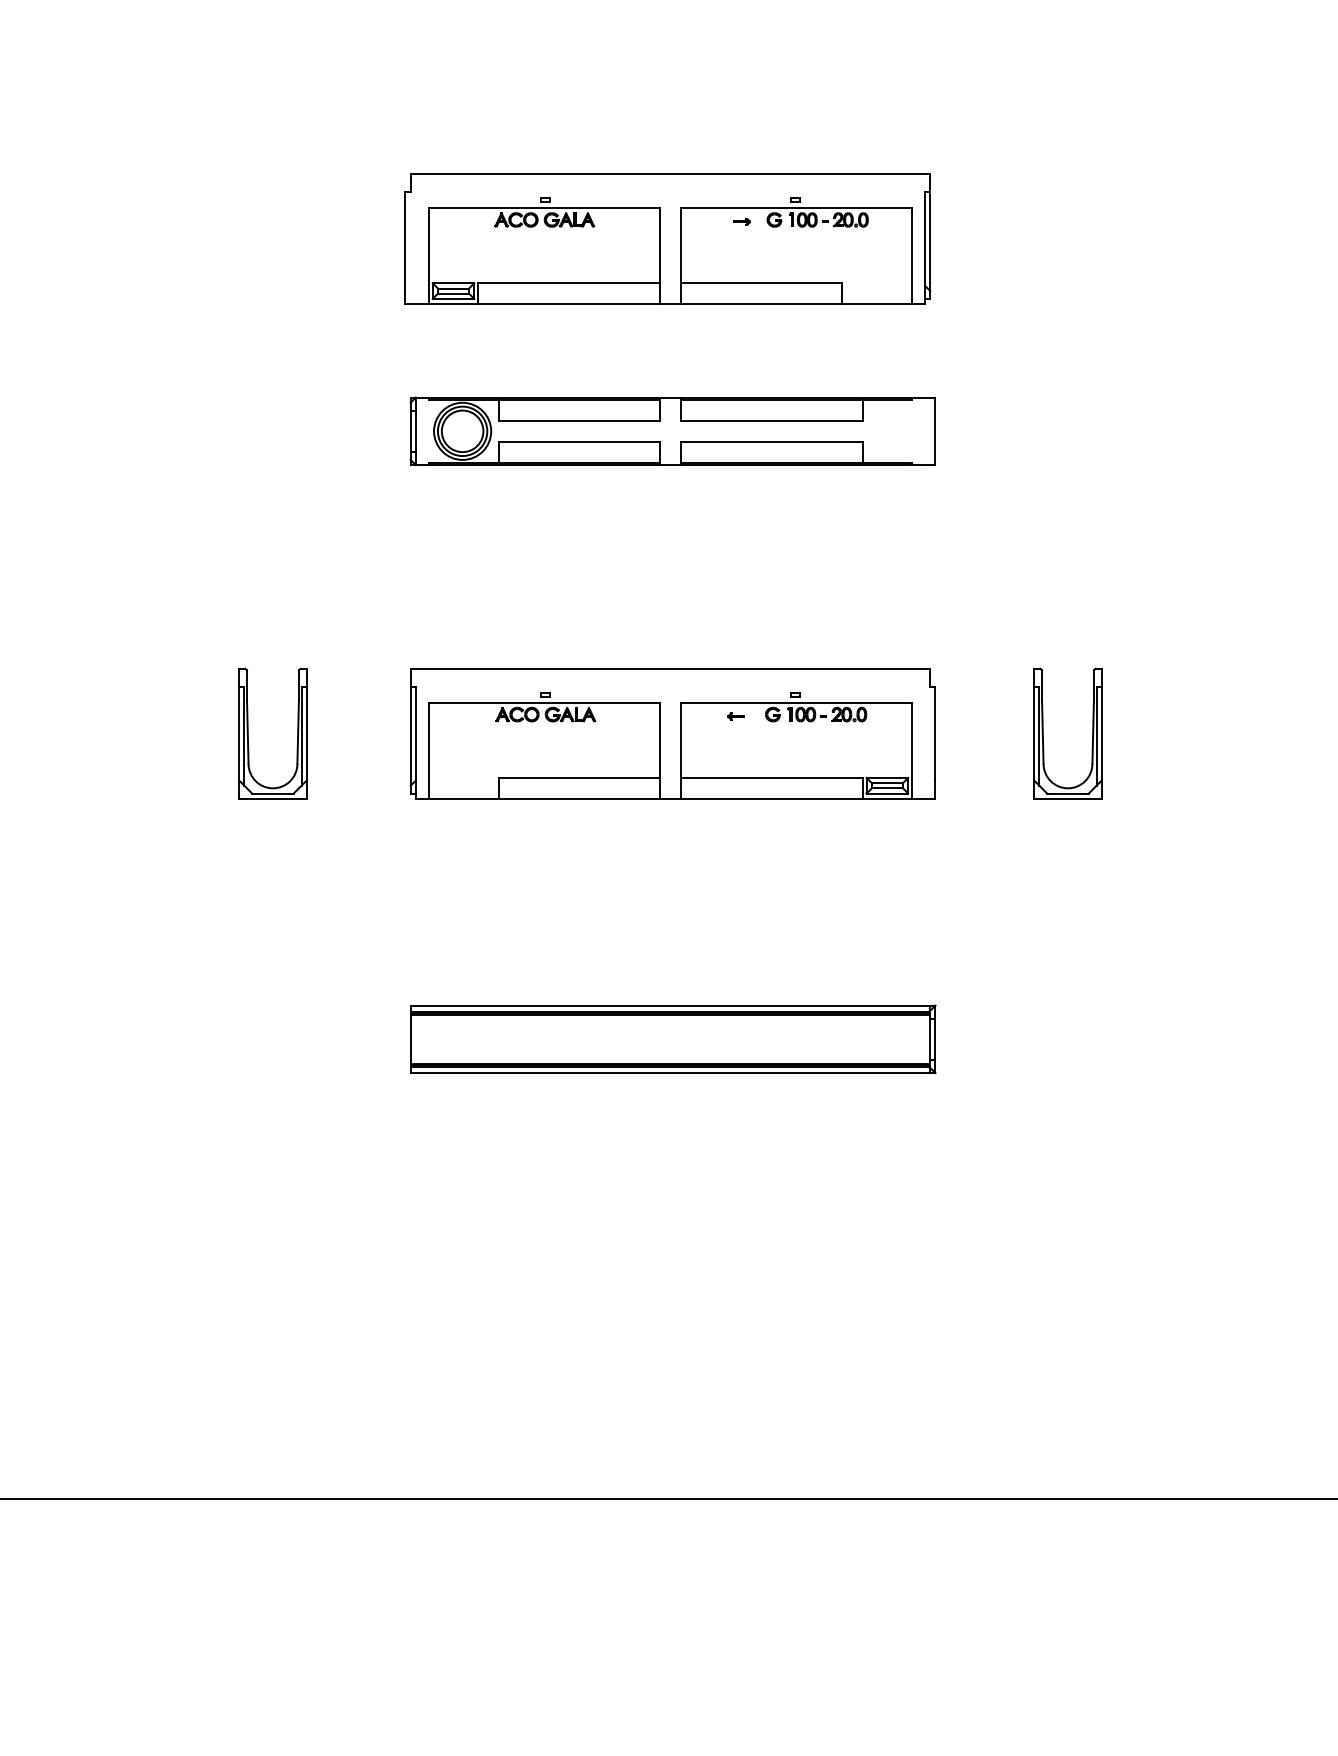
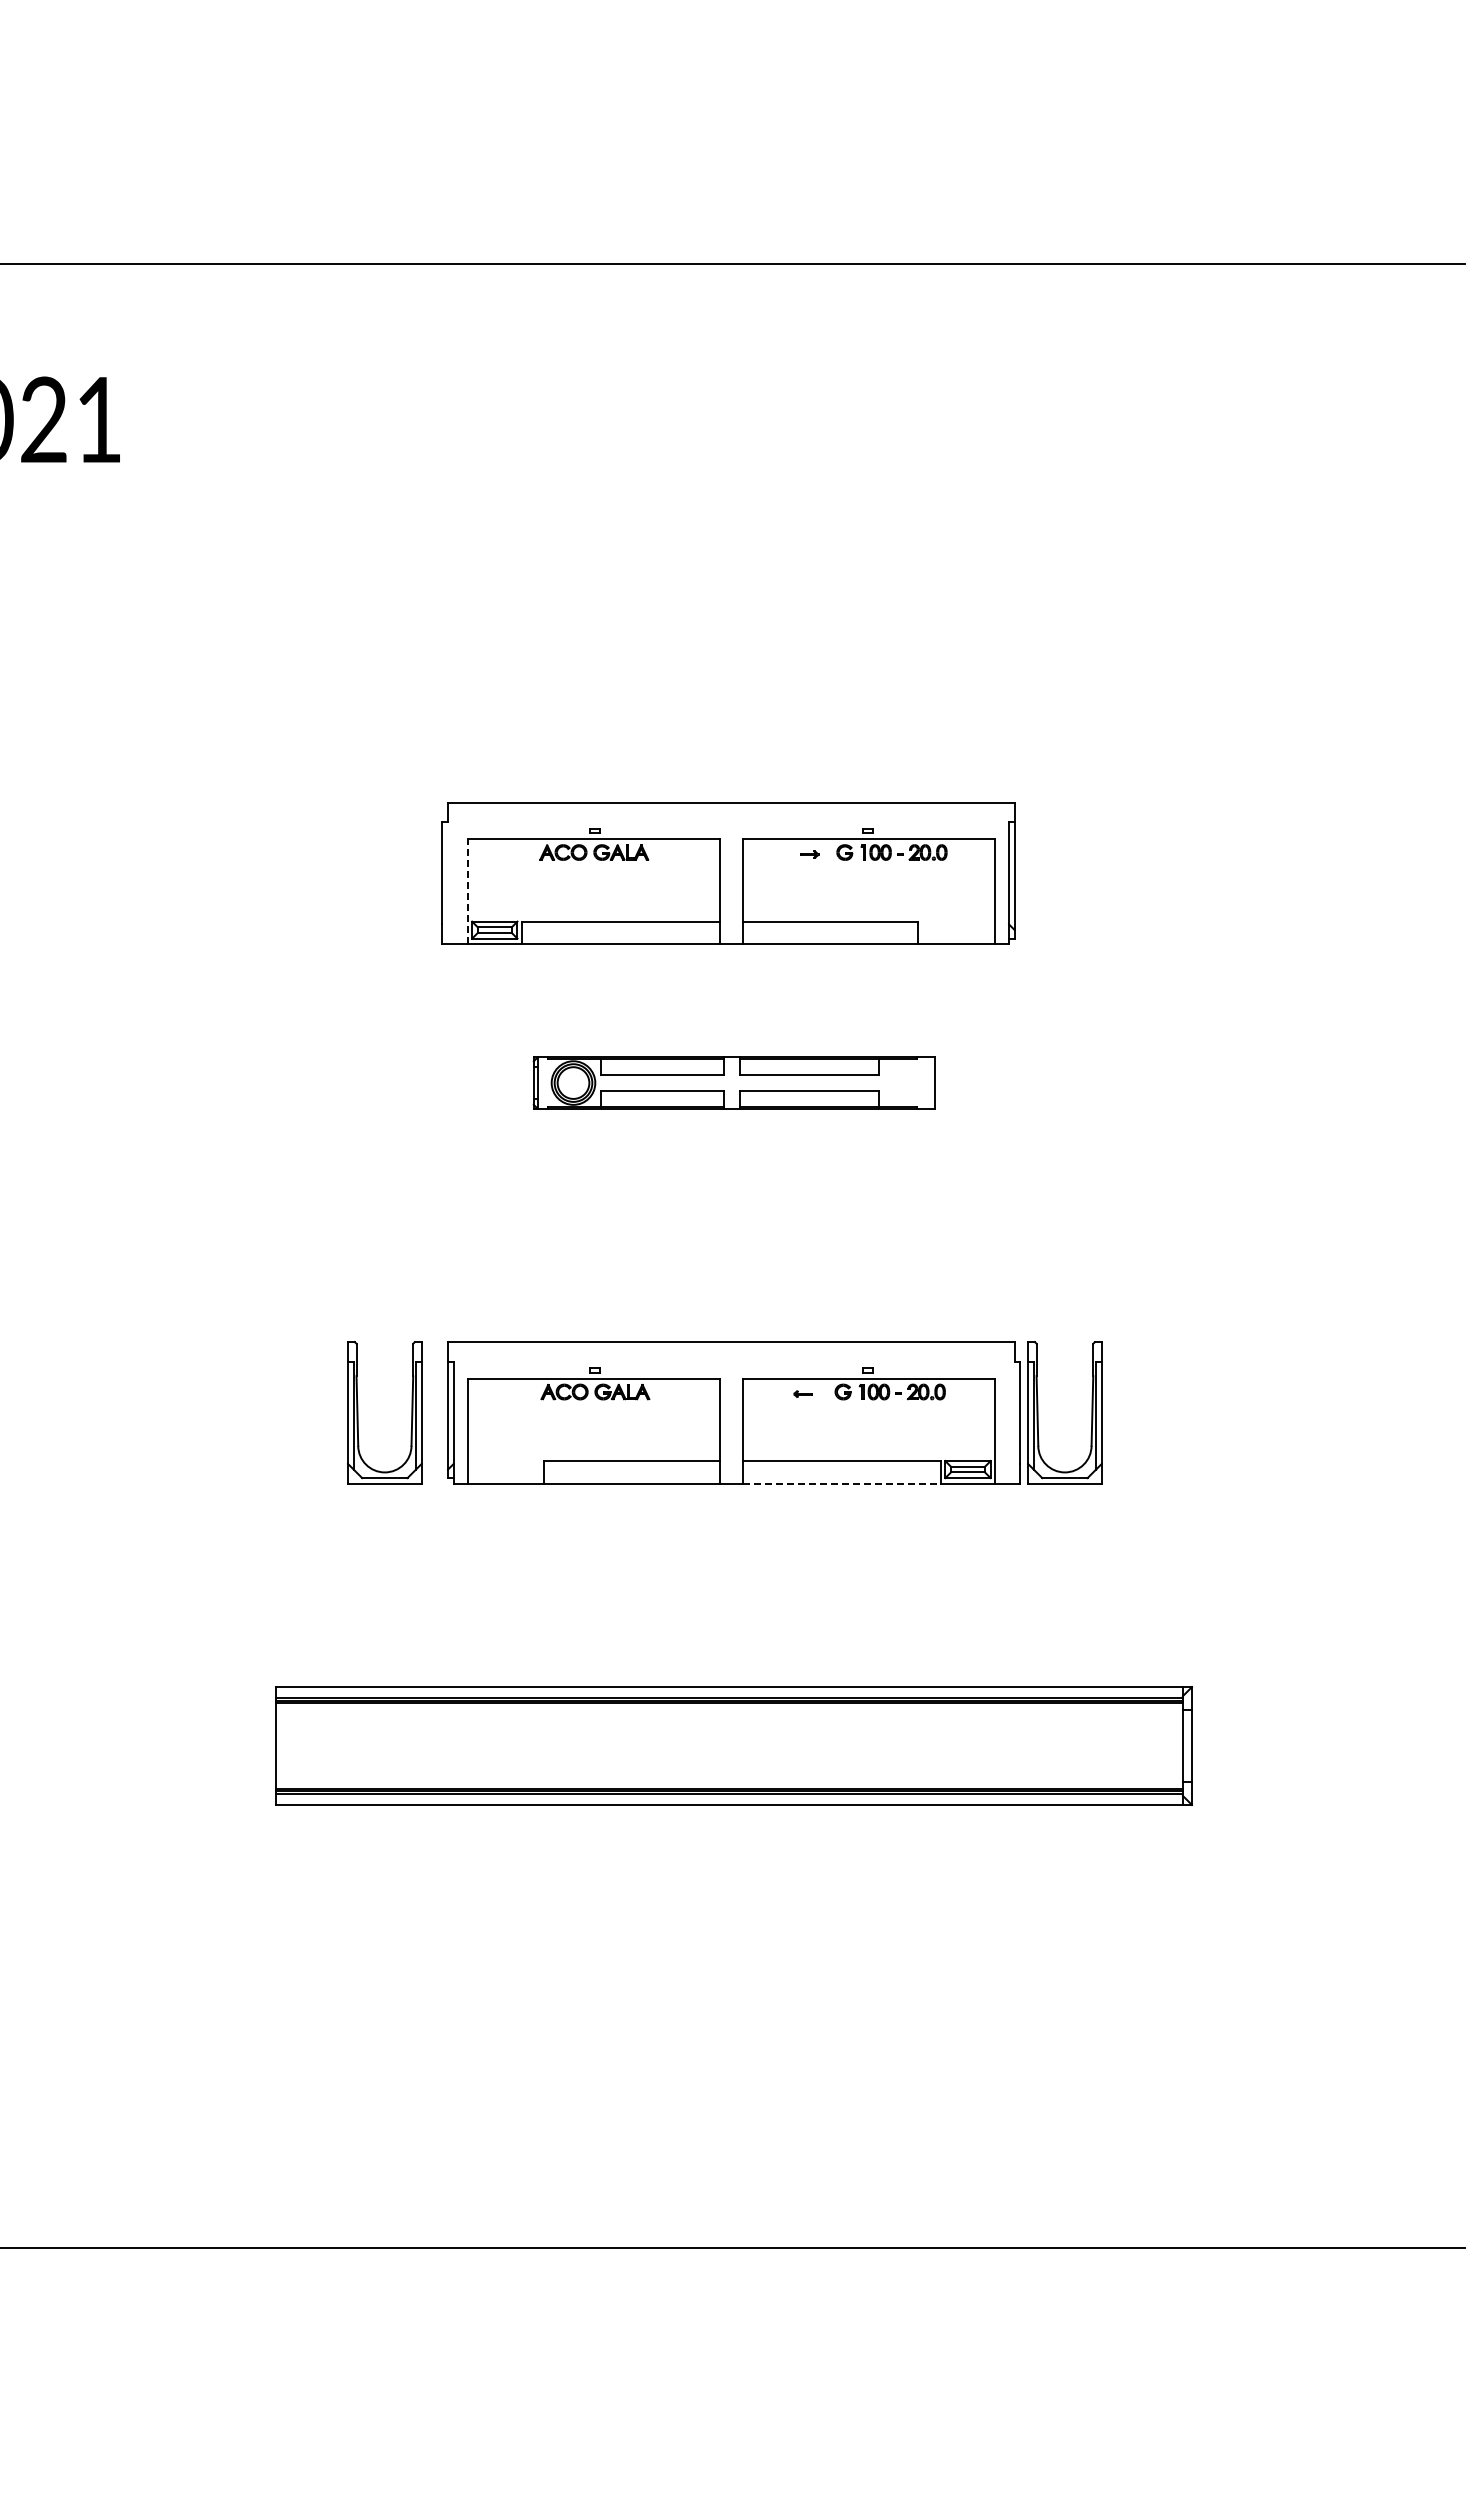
line: (428, 255) -> (467, 891), solid -> dashed
part: (672, 430) -> (733, 1082), size x0.7
part: (248, 733) -> (358, 1412), moved
part: (1043, 733) -> (1038, 1412), moved
line: (772, 798) -> (842, 1483), solid -> dashed
part: (673, 1039) -> (734, 1746), size x1.6

